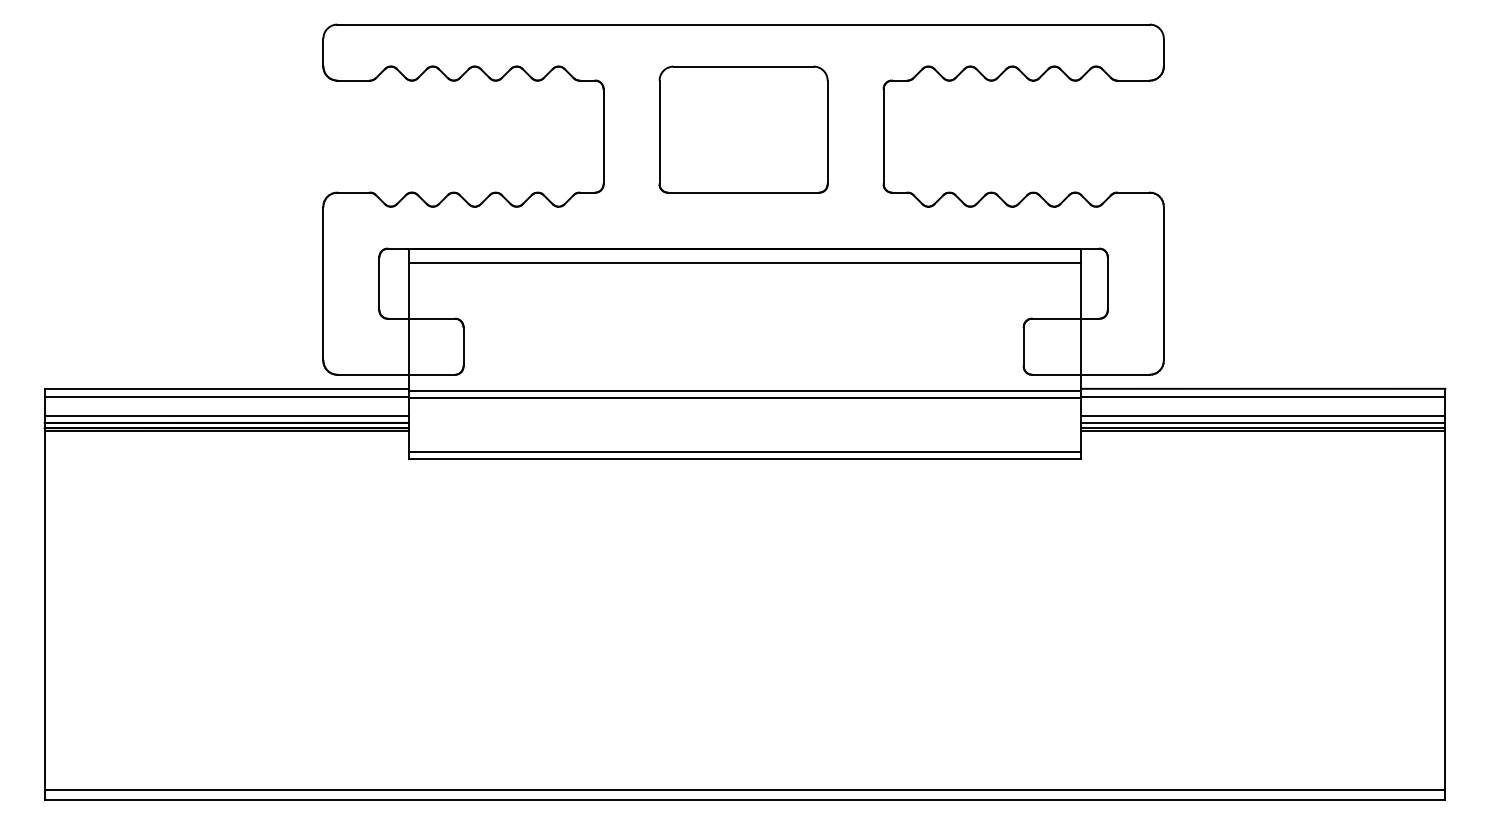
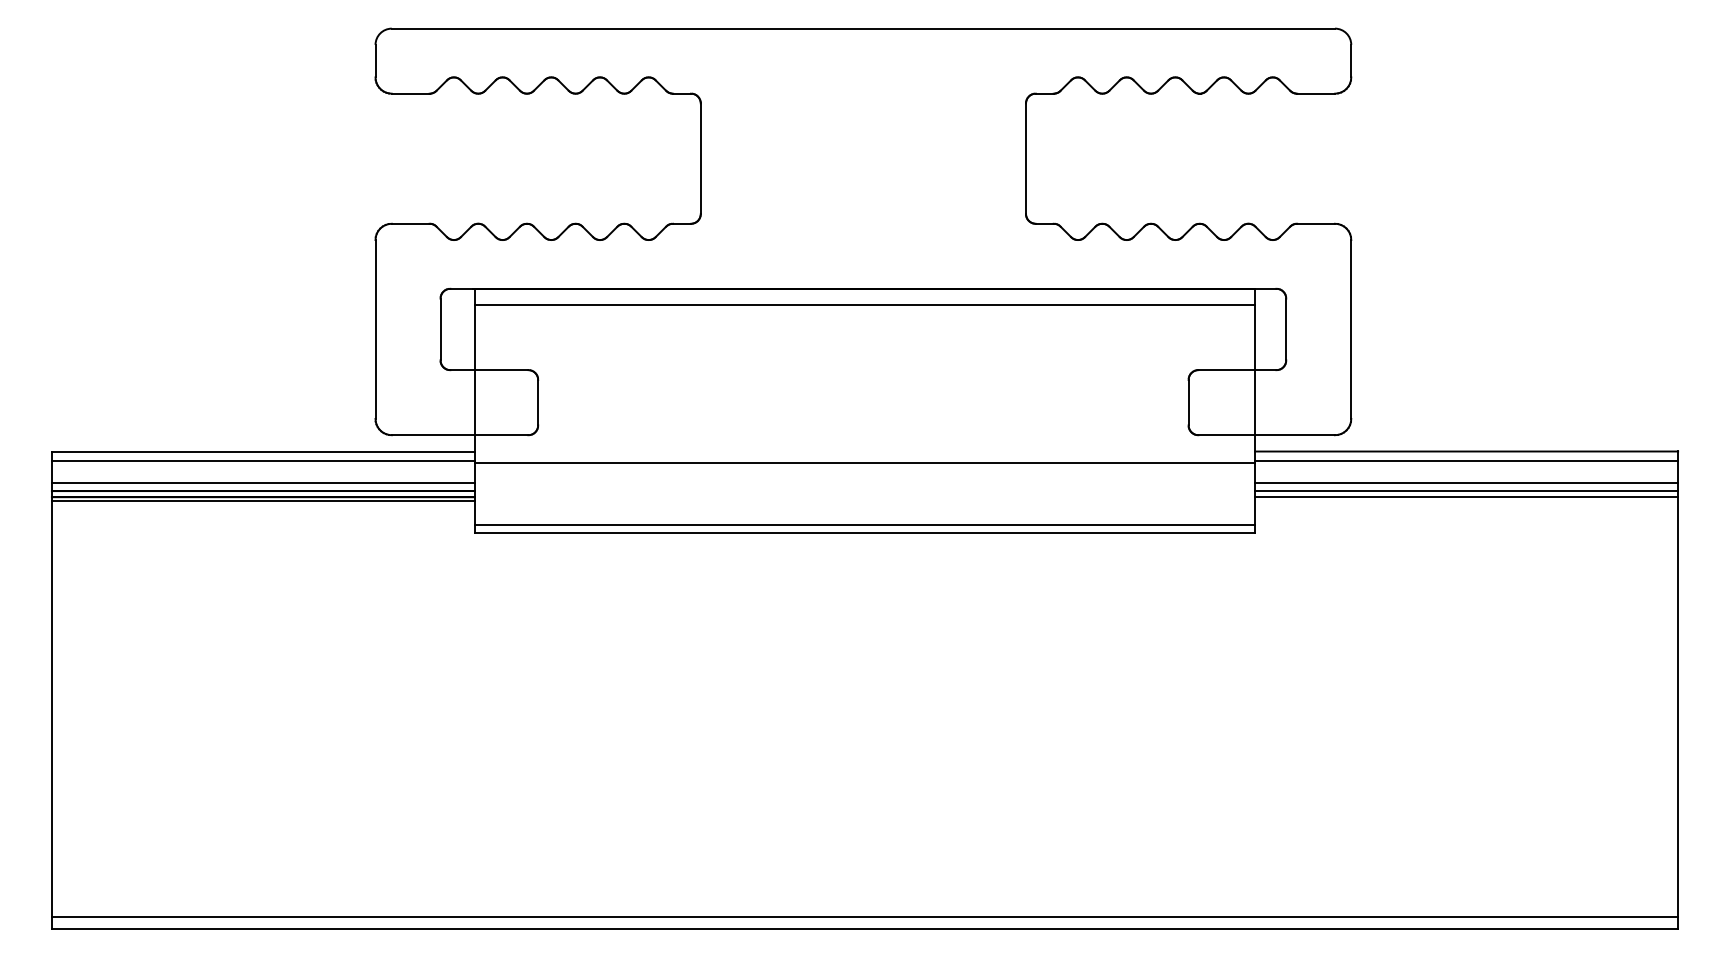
part: (742, 129) -> (862, 150), removed
line: (744, 391) -> (864, 454), removed
line: (1263, 431) -> (1466, 500), removed

